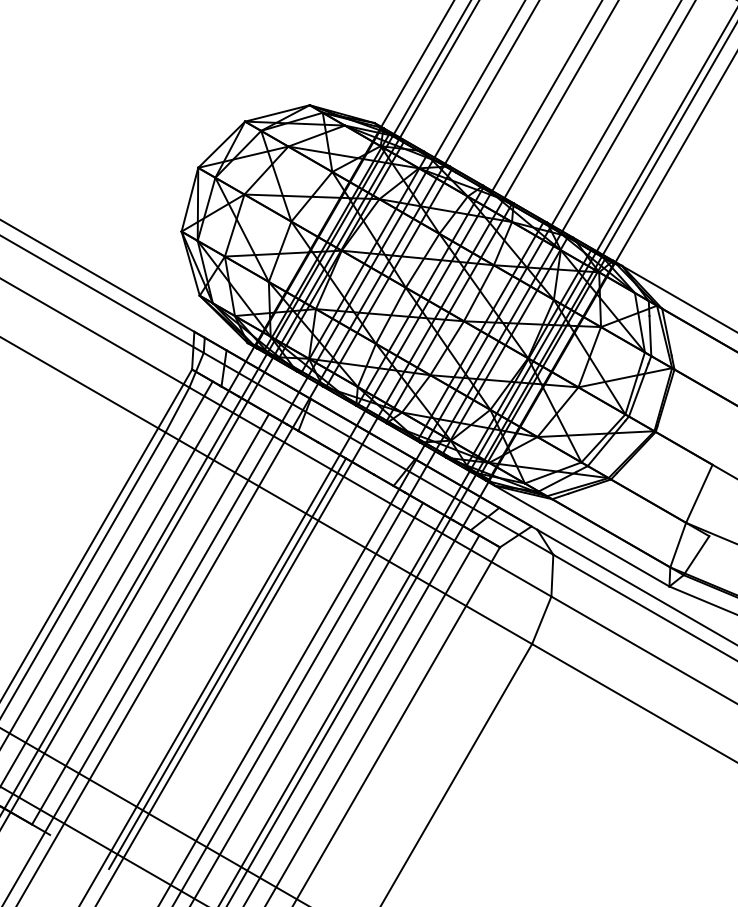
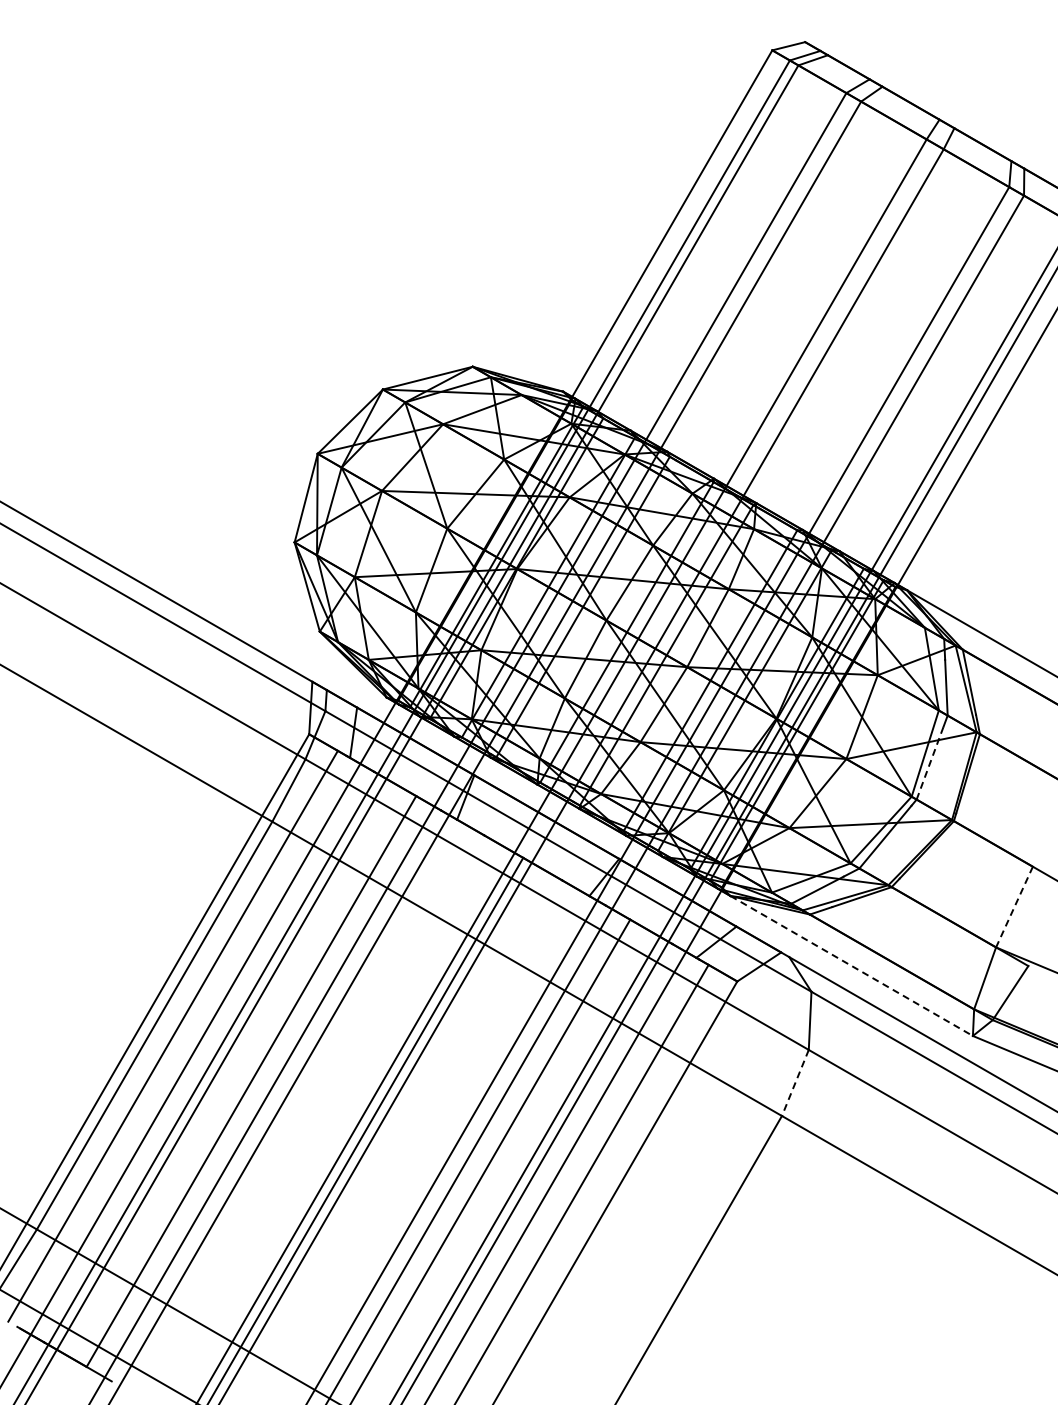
line: (638, 390) -> (930, 763), solid -> dashed
line: (699, 494) -> (1014, 907), solid -> dashed
line: (582, 536) -> (851, 966), solid -> dashed
line: (541, 619) -> (795, 1082), solid -> dashed

